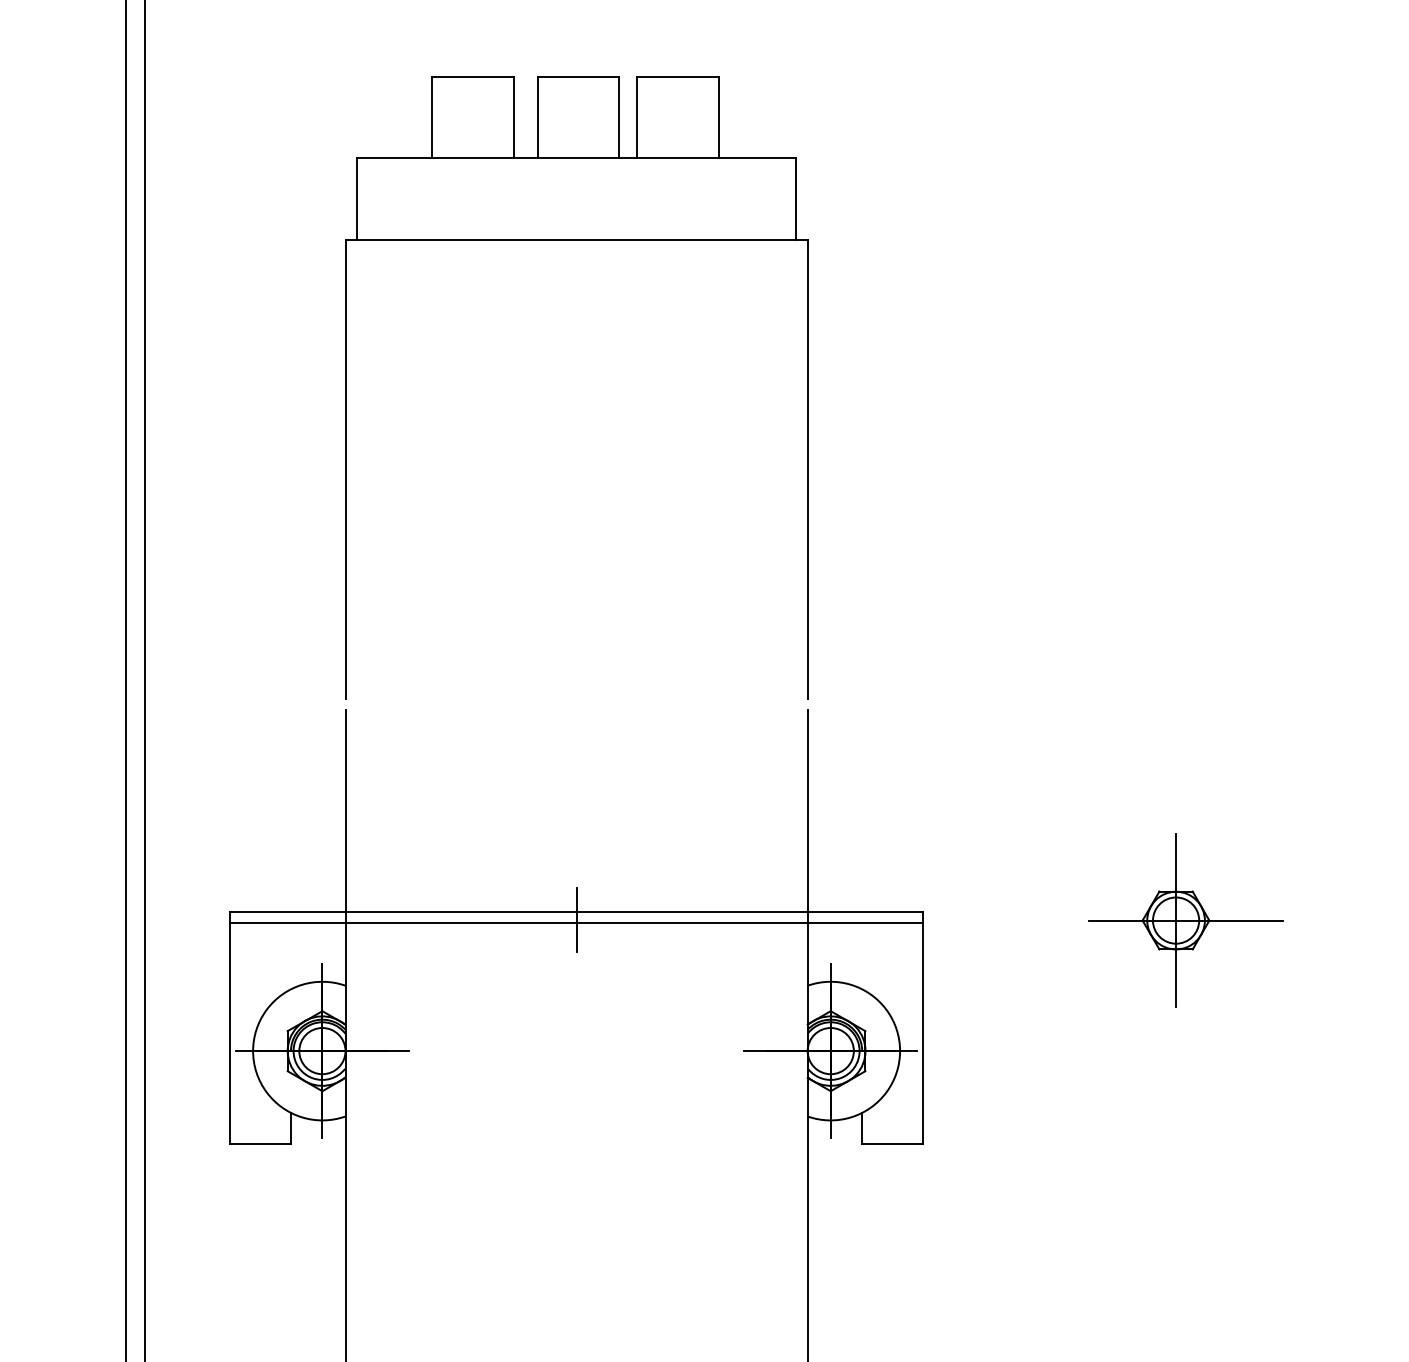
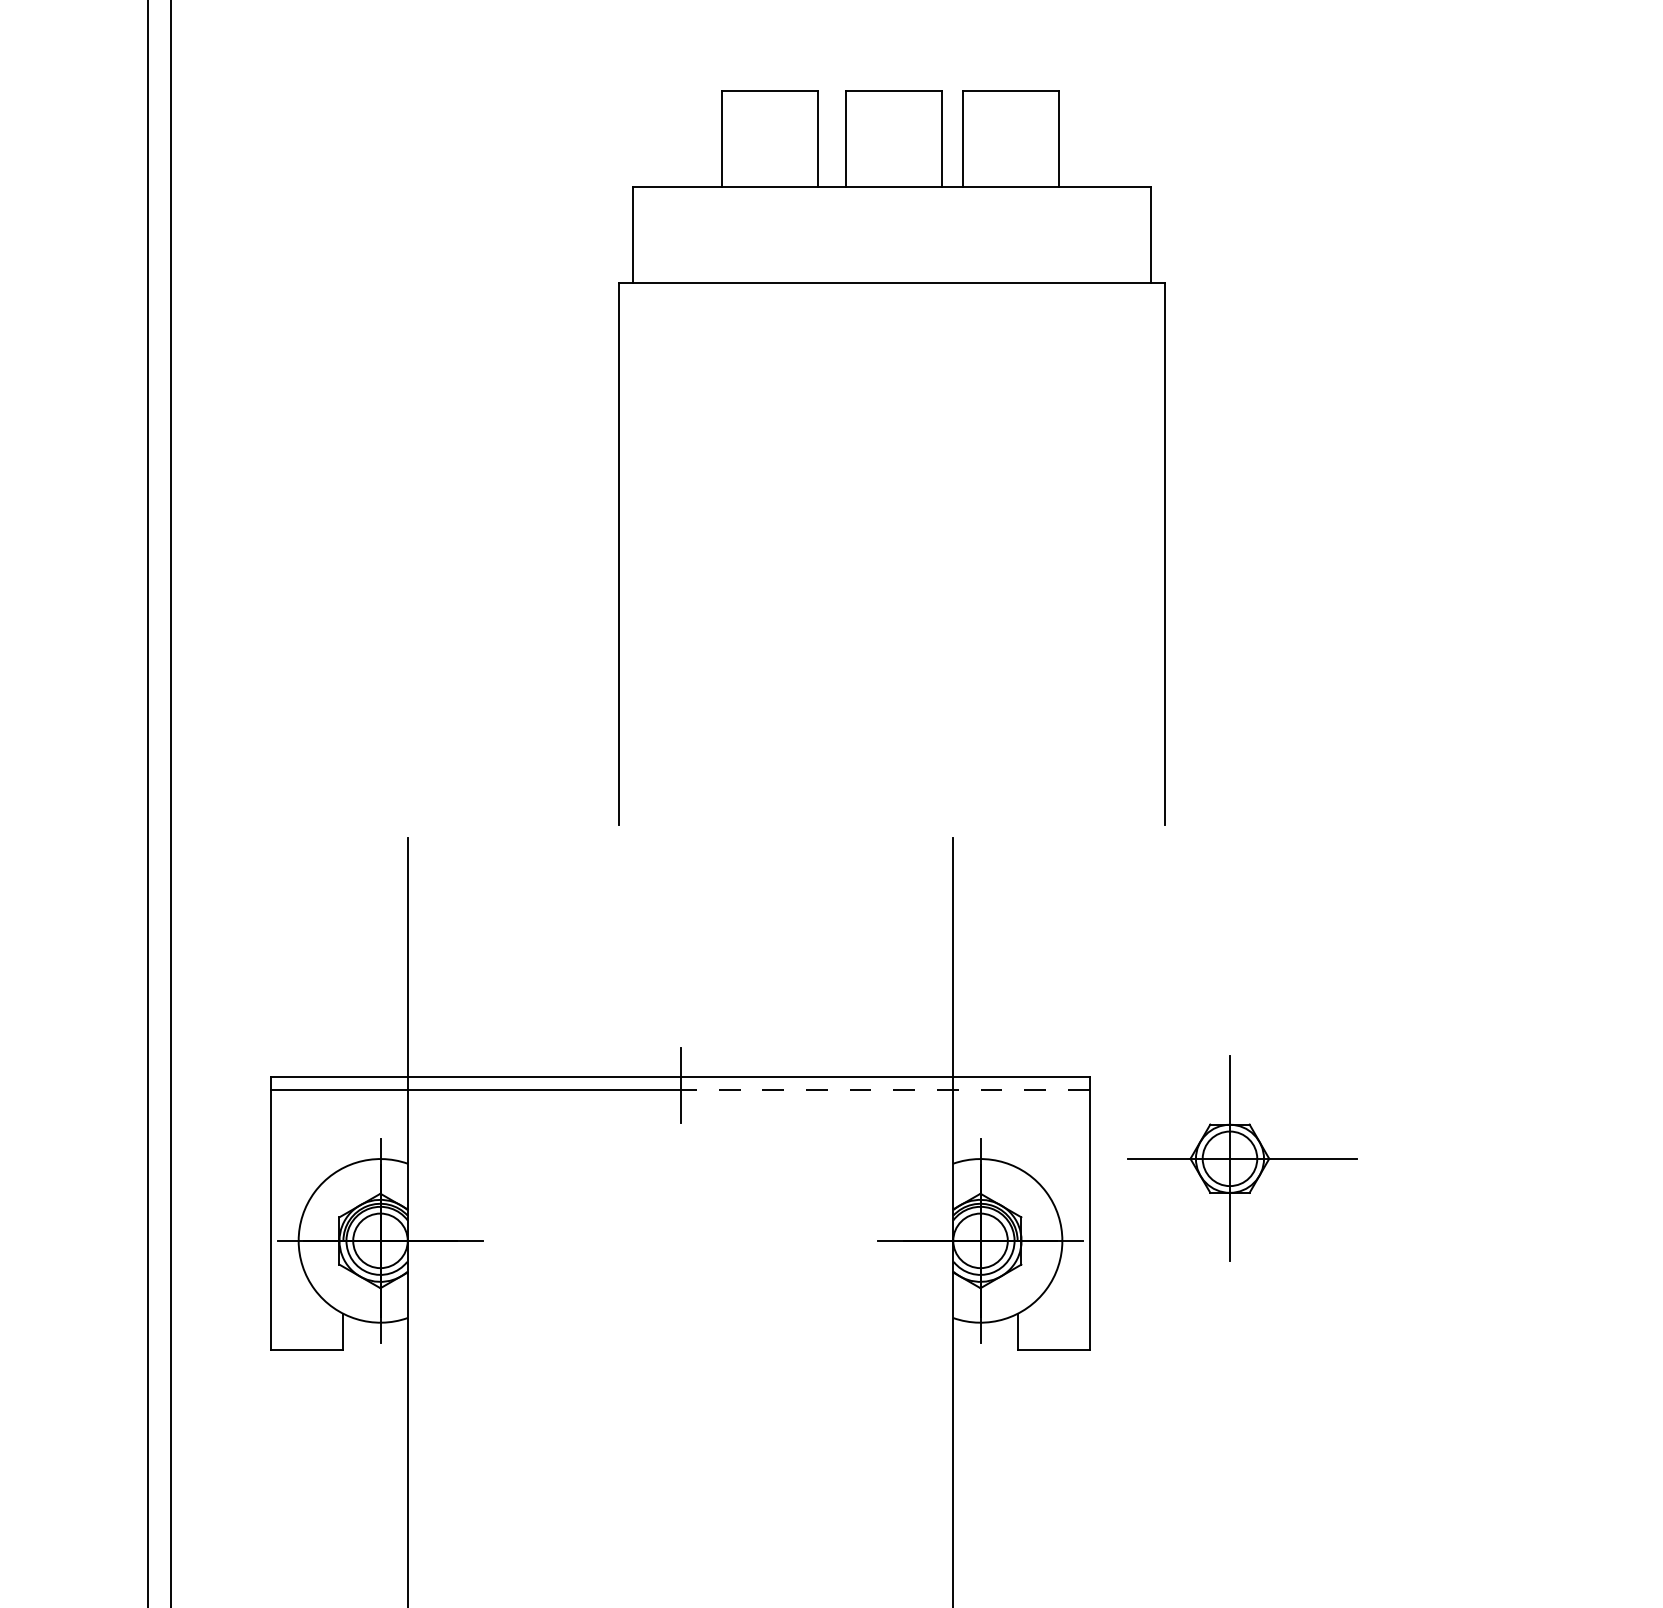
part: (576, 240) -> (891, 284), moved
part: (1185, 920) -> (1241, 1158), moved
line: (749, 923) -> (884, 1090), solid -> dashed

